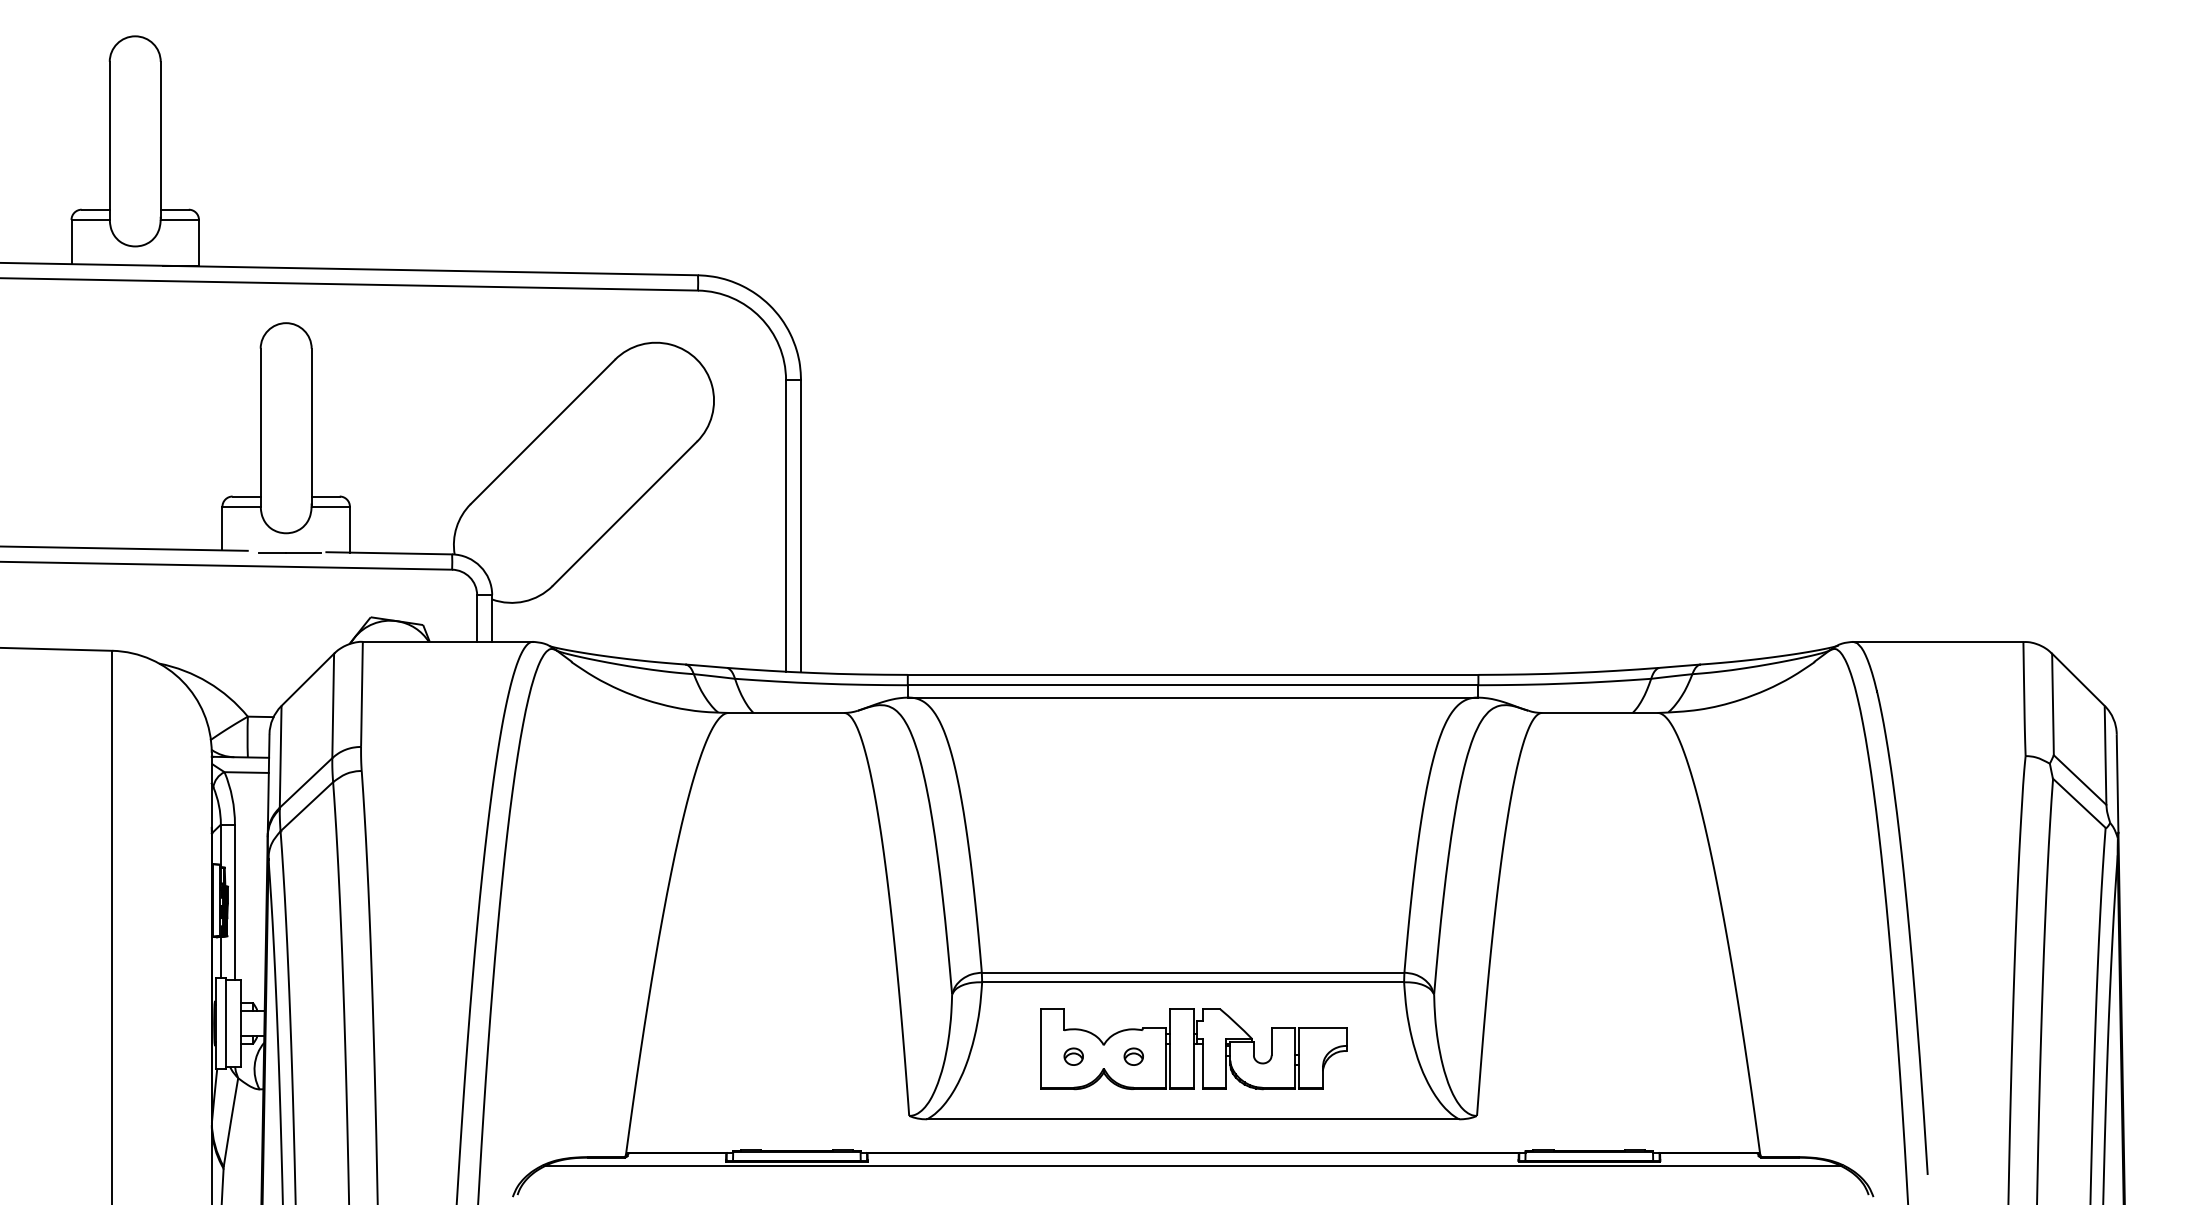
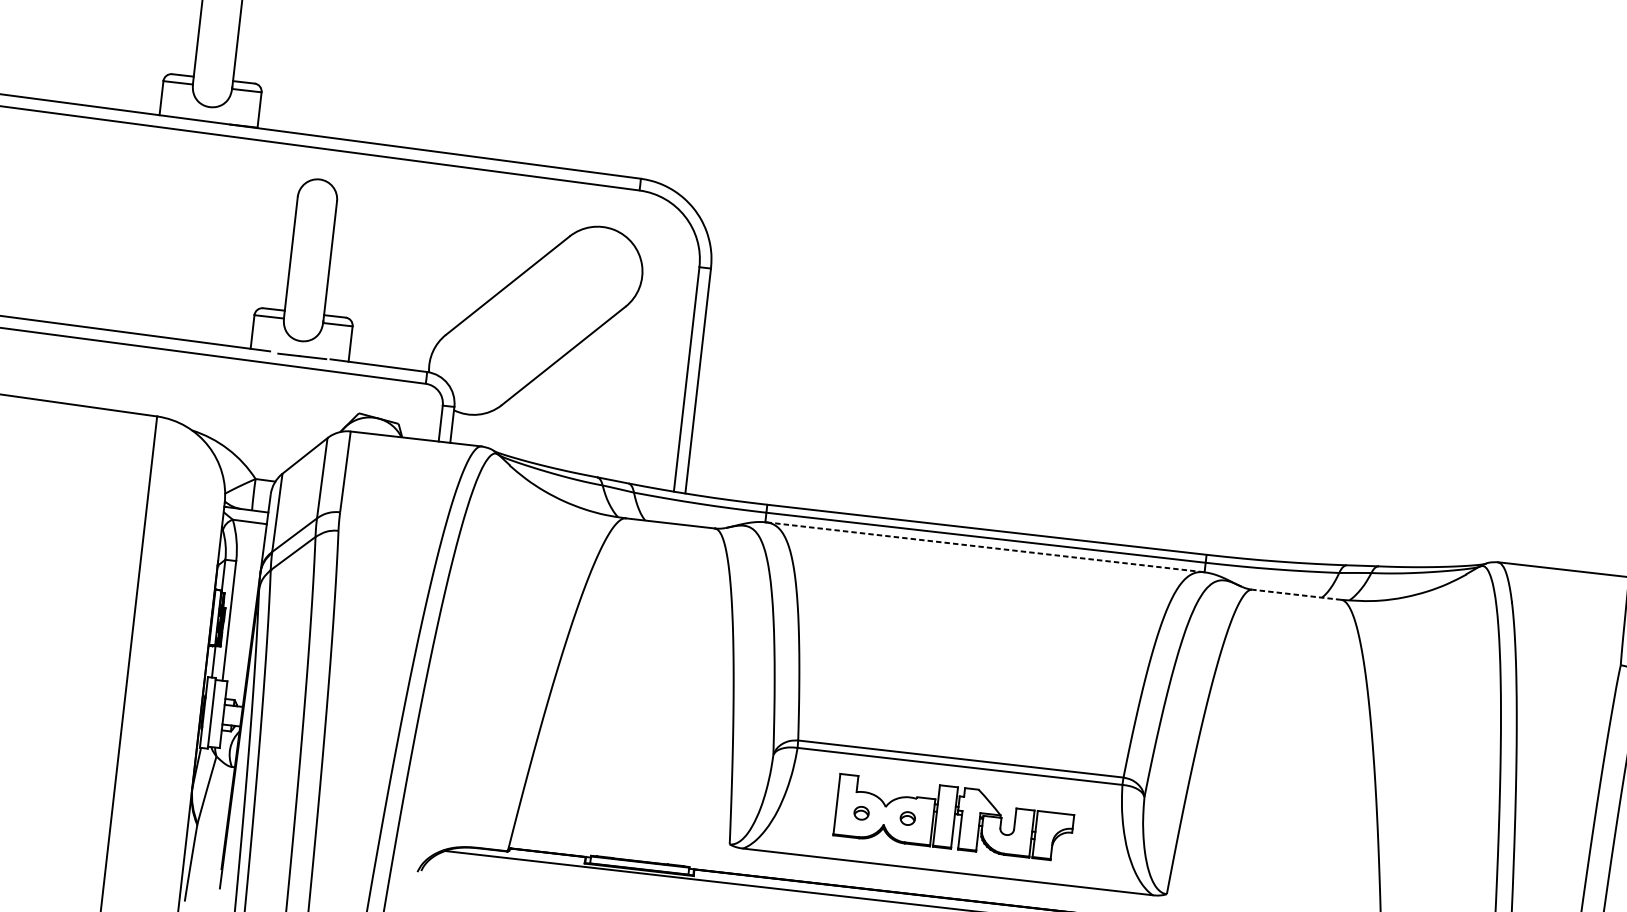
line: (1192, 697) -> (984, 547), solid -> dashed
line: (1599, 712) -> (1296, 594), solid -> dashed

